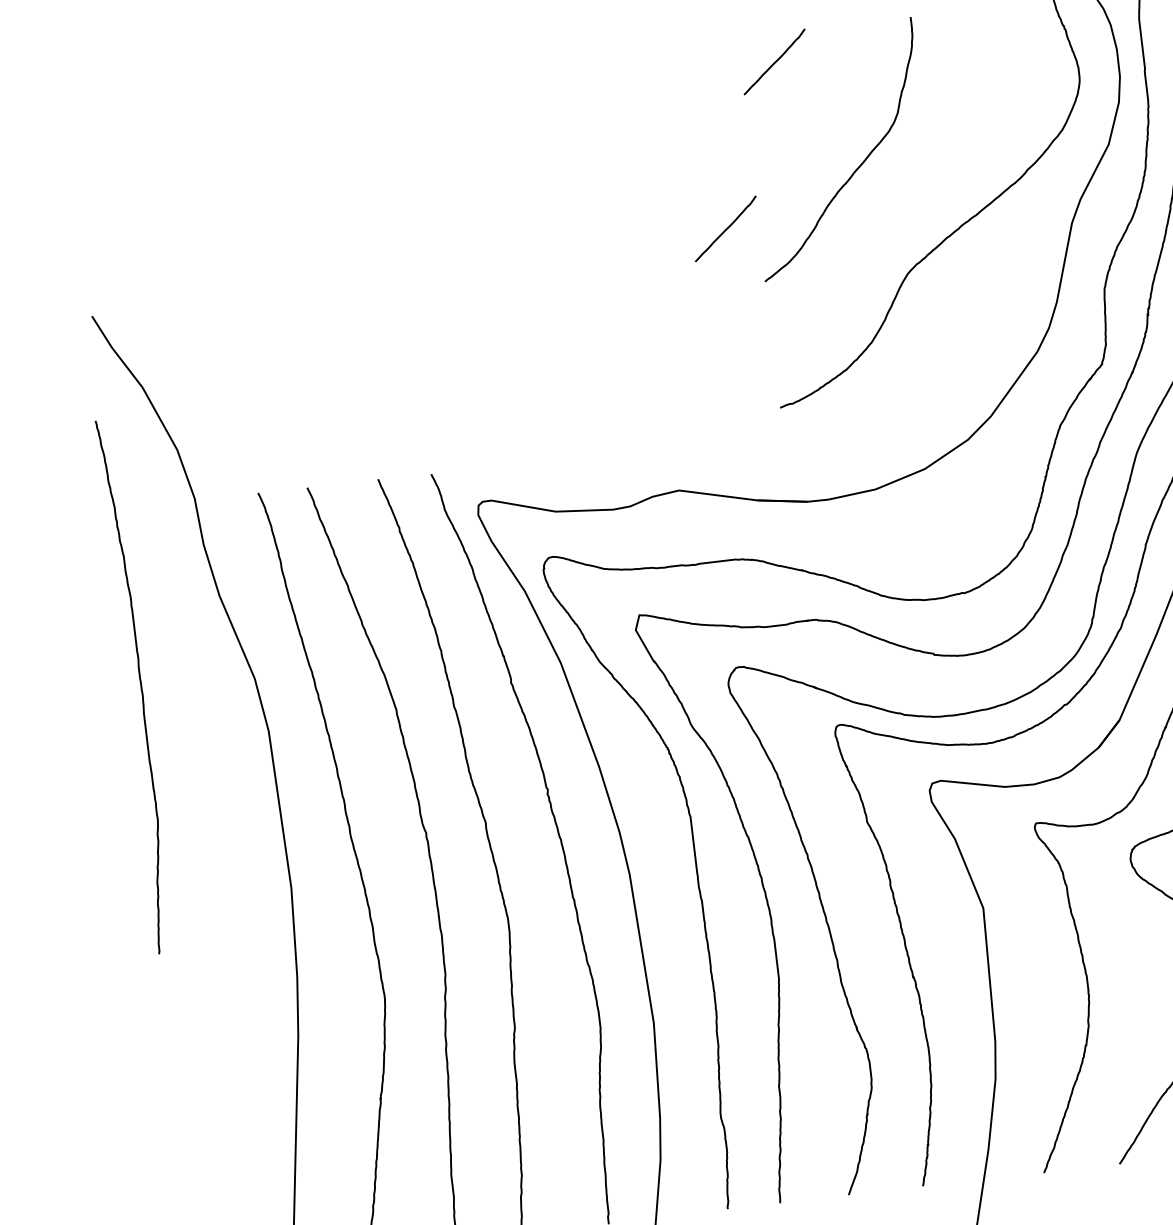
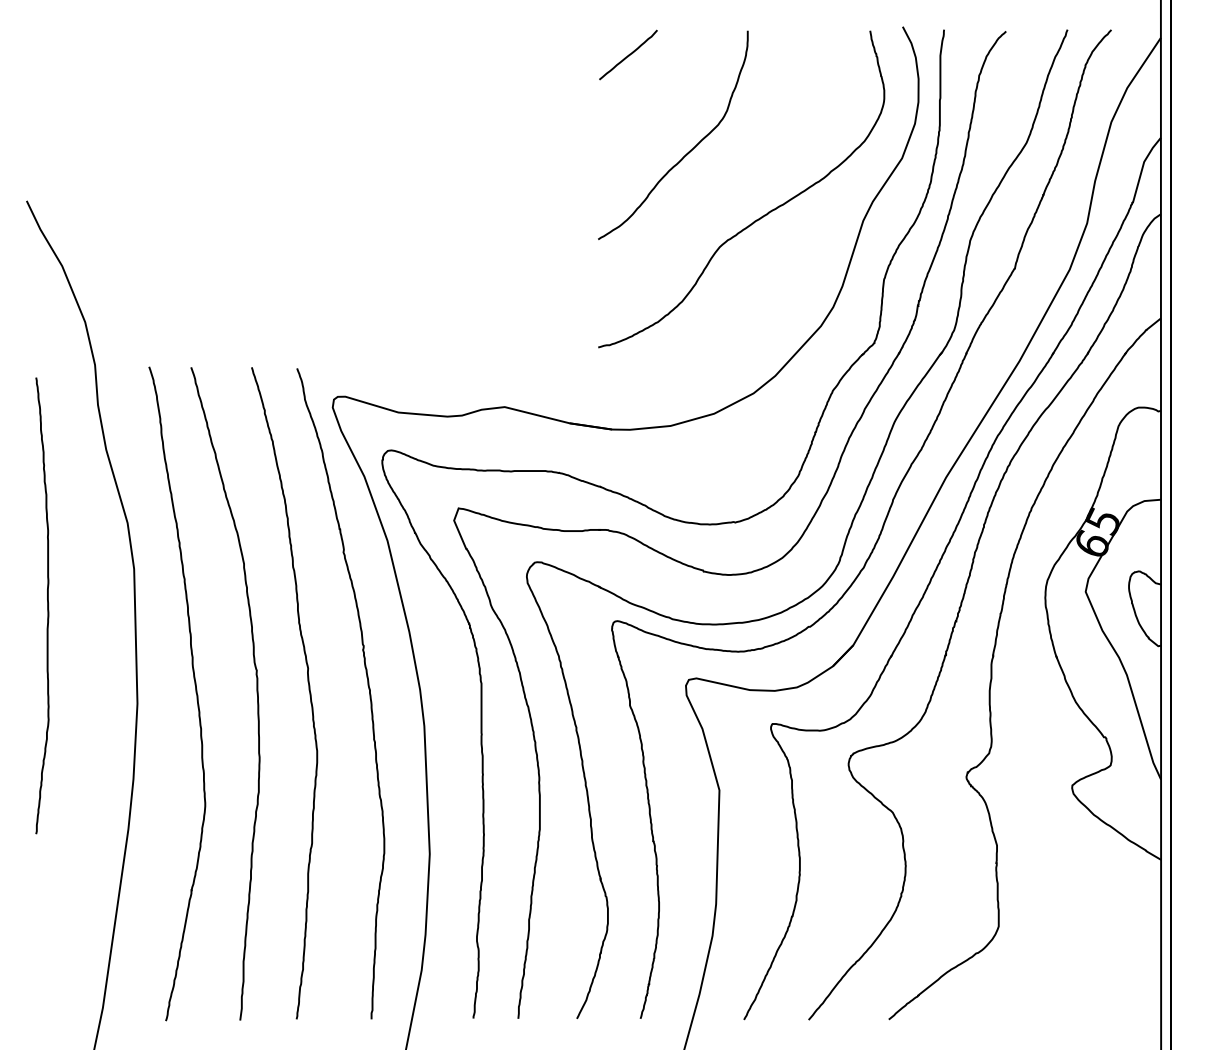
curve: (725, 228) -> (570, 190), removed
curve: (140, 685) -> (47, 605), moved

